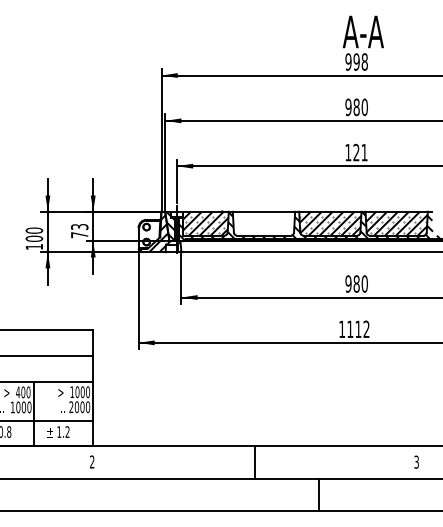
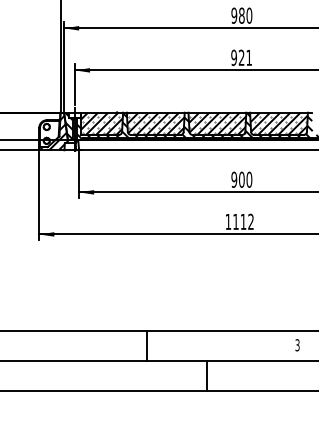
text: (348, 152) -> (234, 57), 121 -> 921
hatch: (263, 223) -> (155, 123), added
text: (356, 283) -> (241, 179), 980 -> 900

